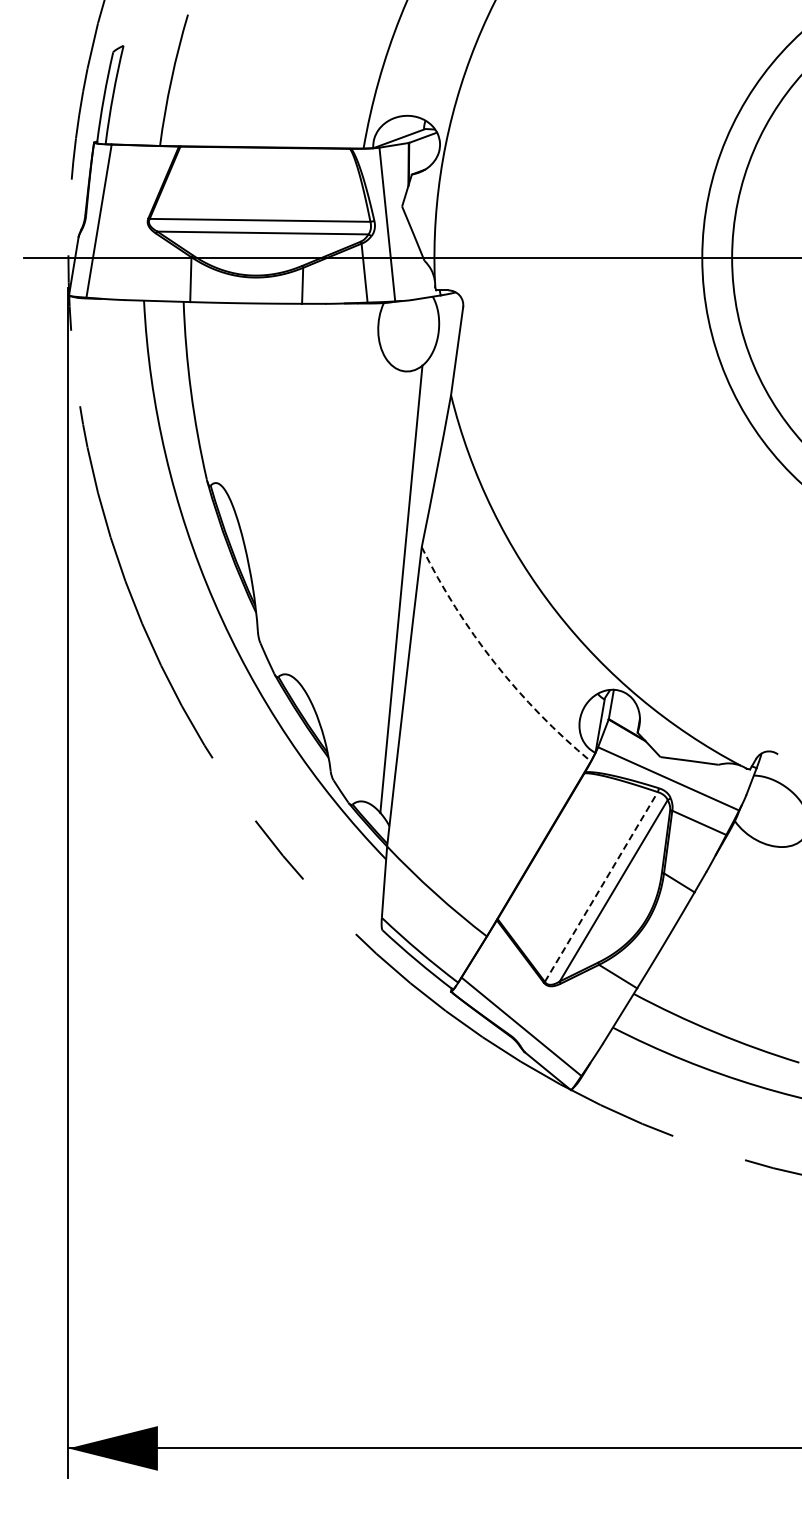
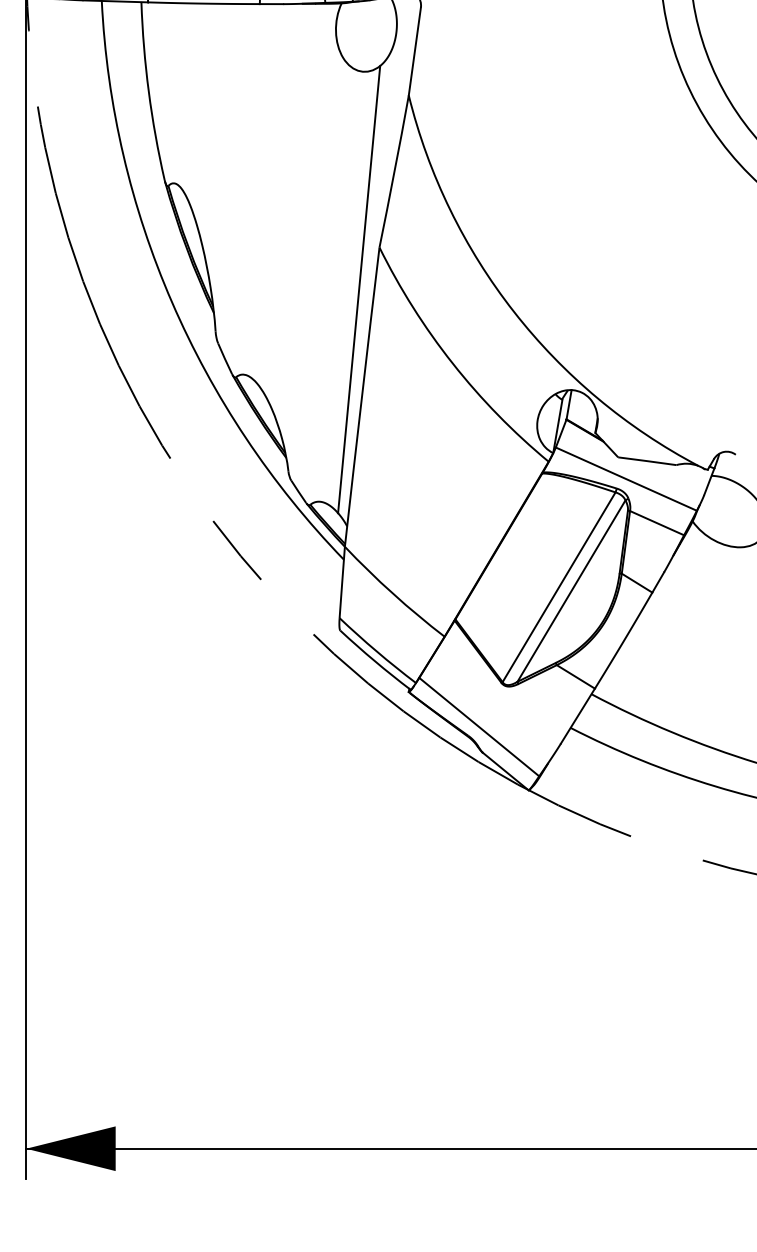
arc: (495, 663) -> (453, 363), dashed -> solid
line: (601, 886) -> (559, 586), dashed -> solid

